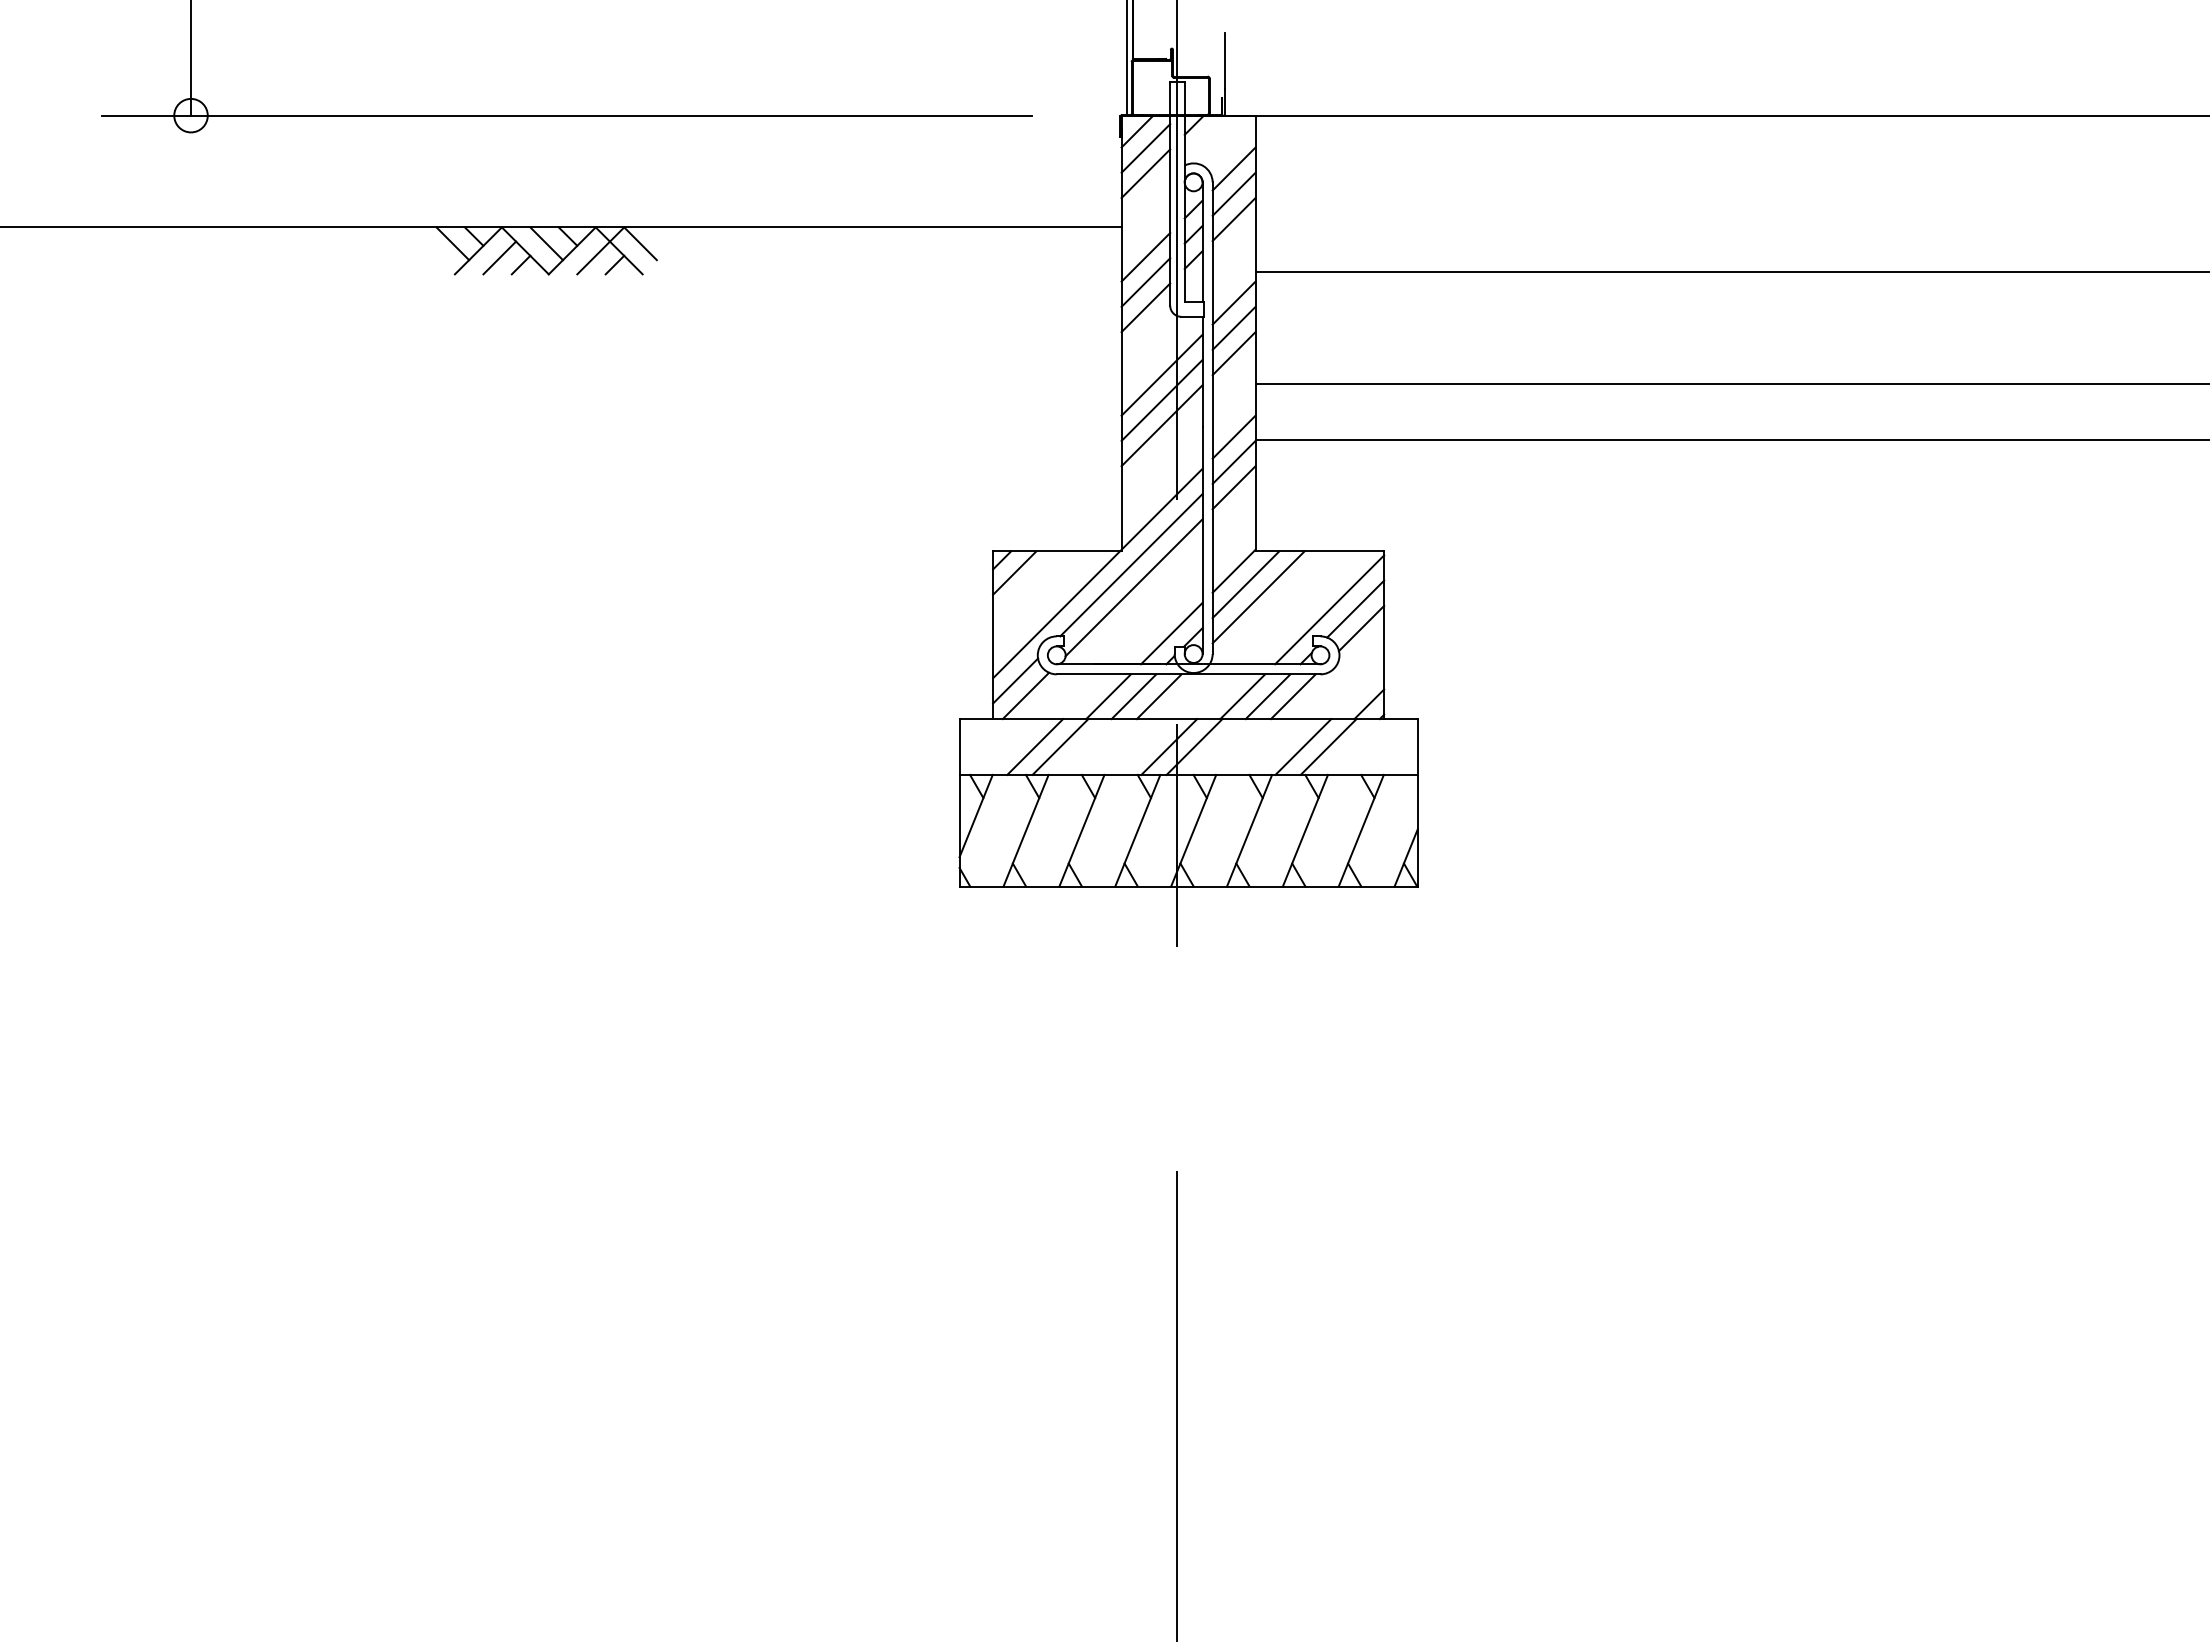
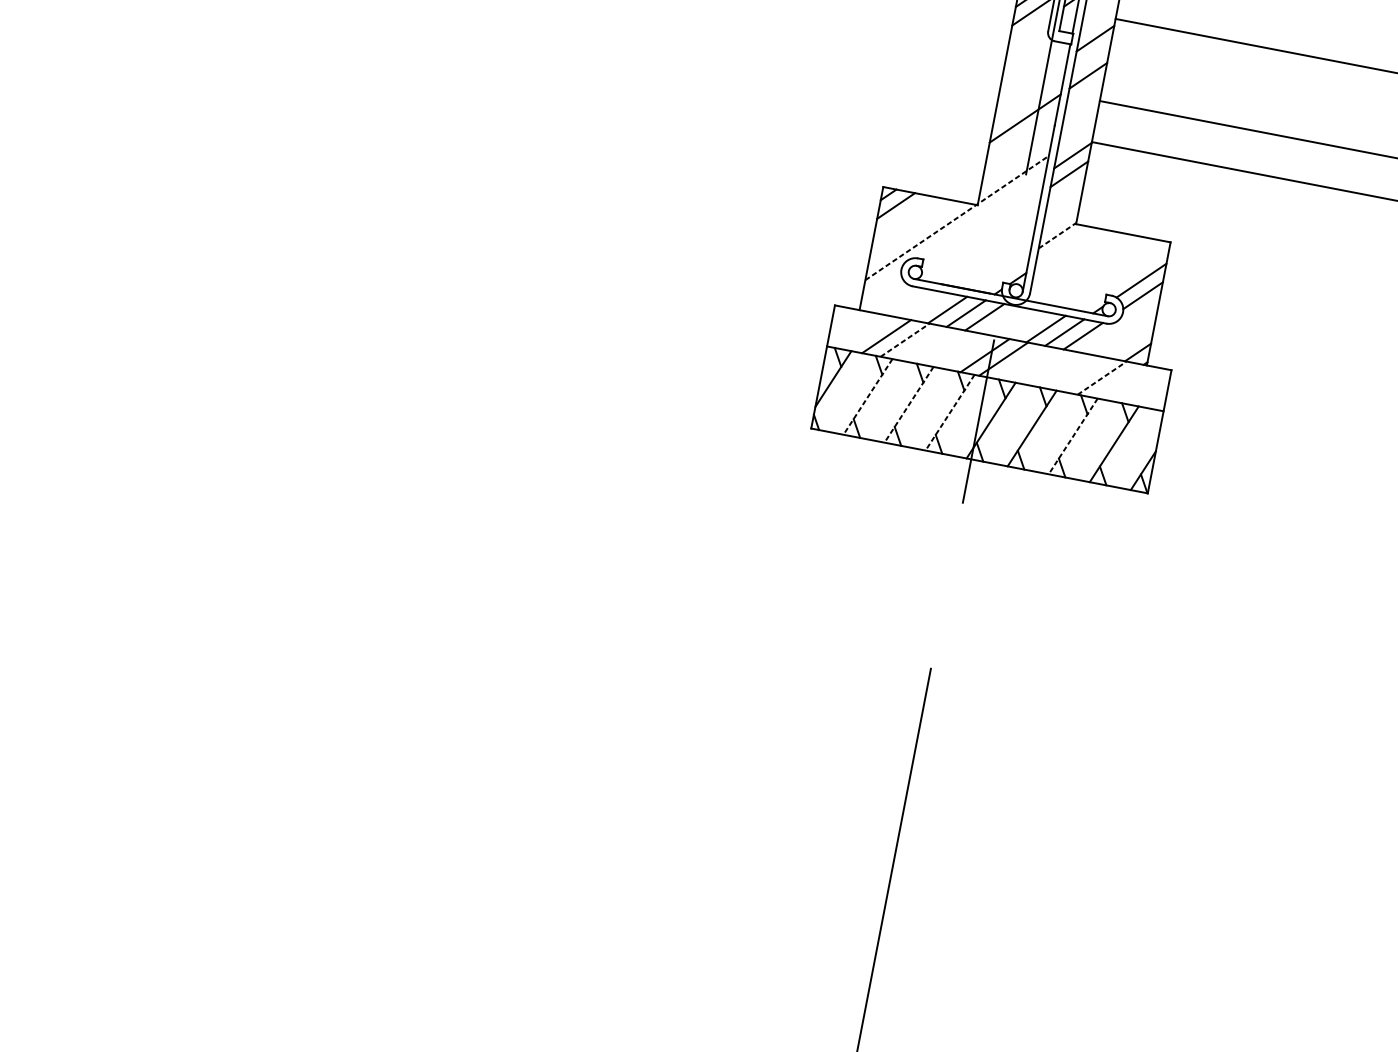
line: (1145, 307) -> (1029, 29), removed
line: (1233, 327) -> (1091, 56), removed
line: (1161, 374) -> (1032, 80), removed
line: (1161, 399) -> (1028, 99), removed
line: (1233, 436) -> (1076, 136), removed
line: (1131, 565) -> (982, 216), removed
line: (1234, 570) -> (1057, 235), solid -> dashed
line: (1098, 573) -> (957, 218), solid -> dashed
line: (1245, 584) -> (1064, 247), removed
line: (1133, 587) -> (981, 233), removed
line: (1258, 597) -> (1071, 258), removed
line: (1329, 609) -> (1122, 277), removed
line: (1171, 633) -> (1002, 272), removed
line: (1015, 680) -> (881, 285), removed
line: (1025, 695) -> (886, 297), removed
line: (1303, 746) -> (1083, 374), removed
line: (1328, 746) -> (1102, 377), solid -> dashed
line: (1060, 747) -> (905, 340), solid -> dashed
line: (1025, 831) -> (867, 397), solid -> dashed
line: (1081, 831) -> (908, 405), solid -> dashed
line: (1137, 831) -> (949, 413), solid -> dashed
line: (1305, 831) -> (1073, 436), solid -> dashed

